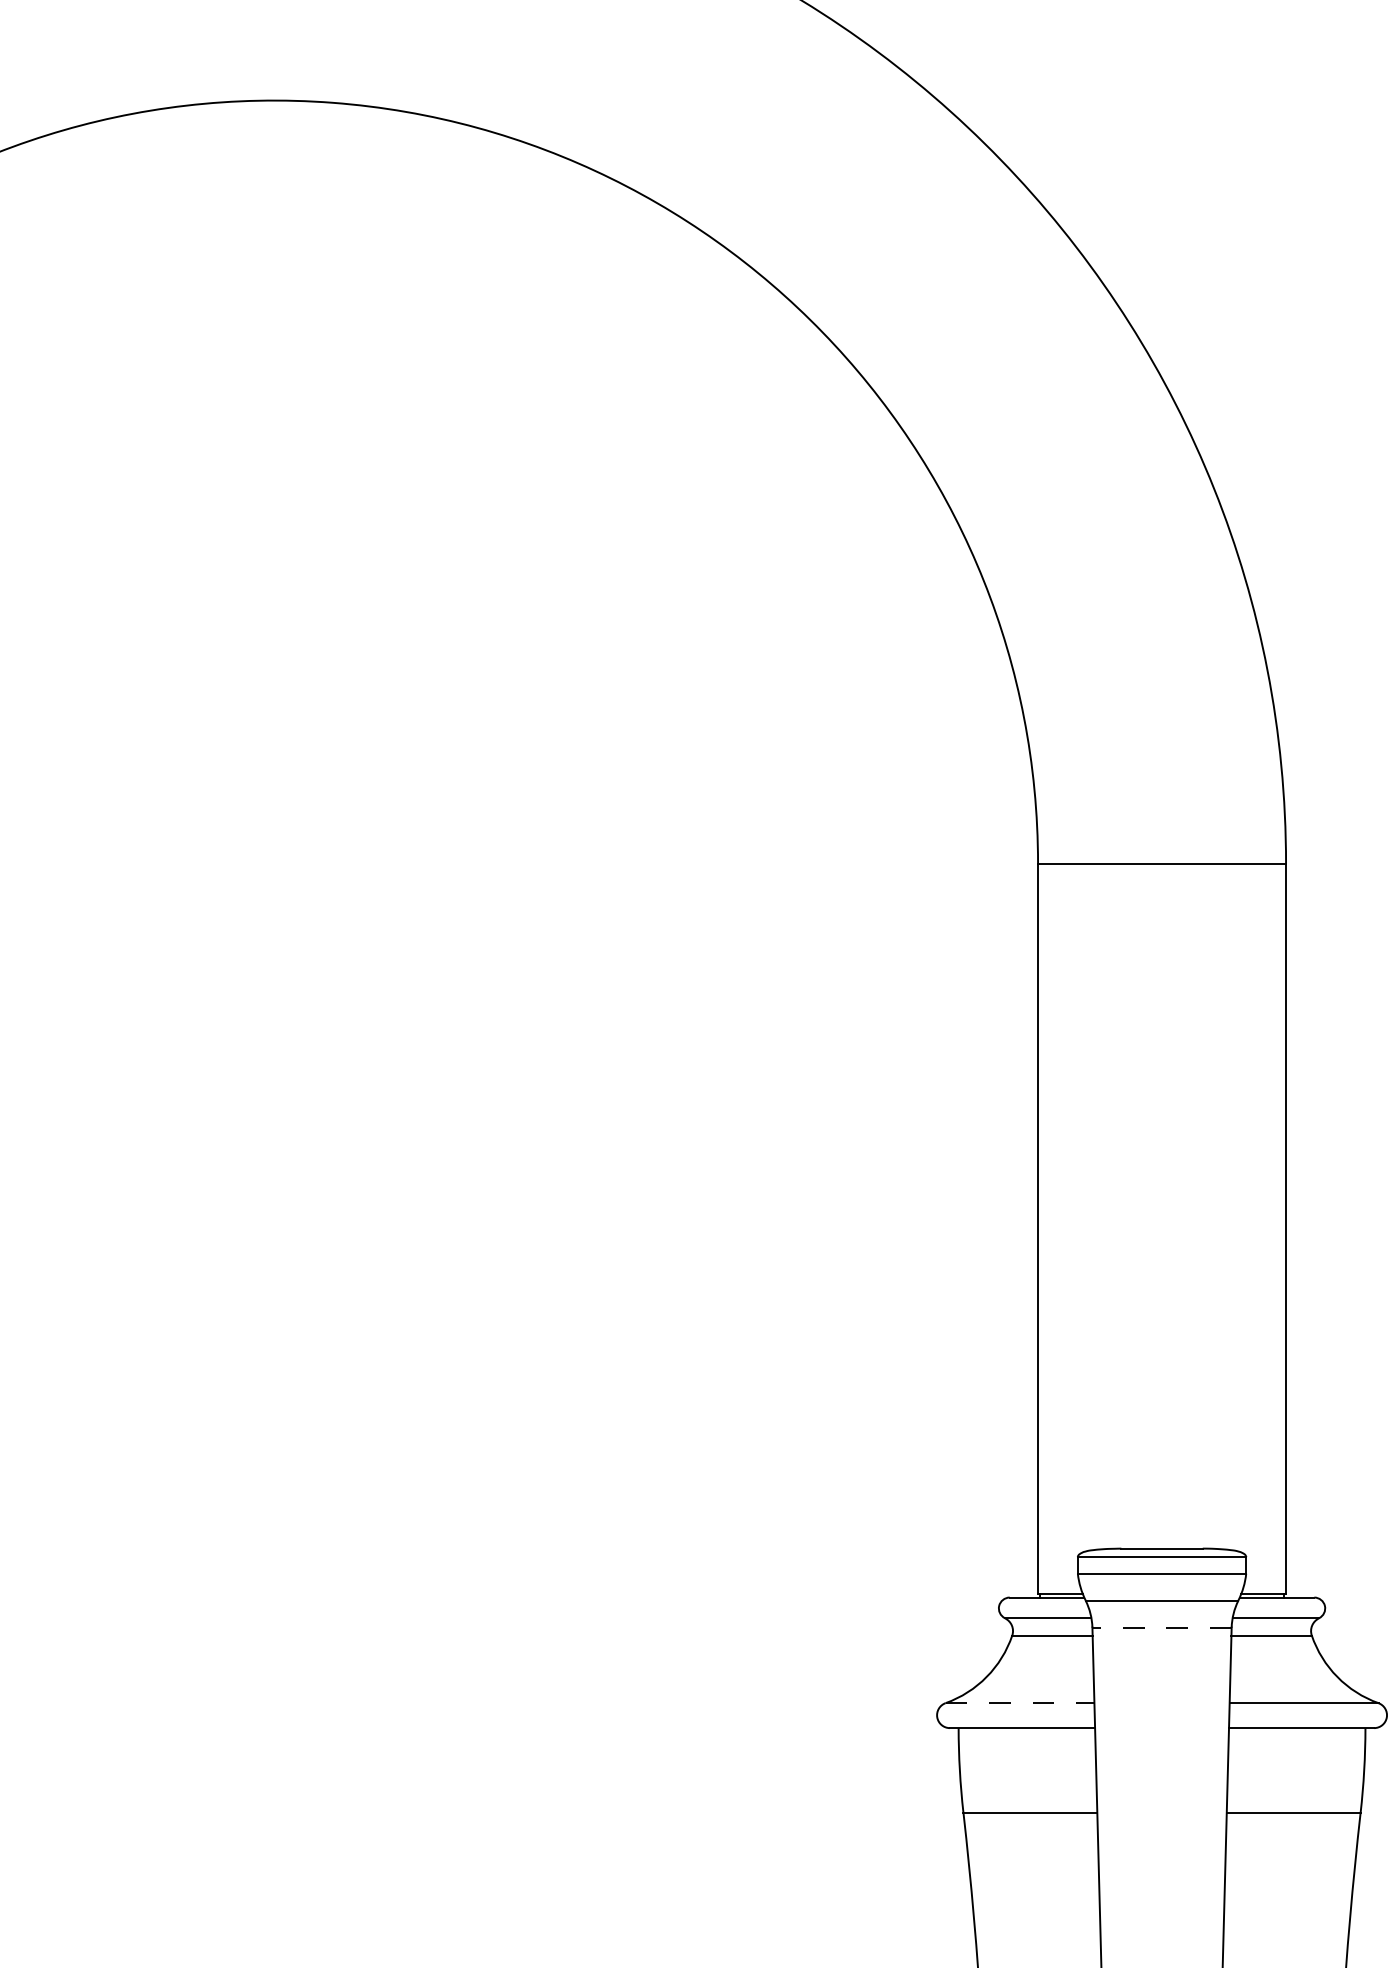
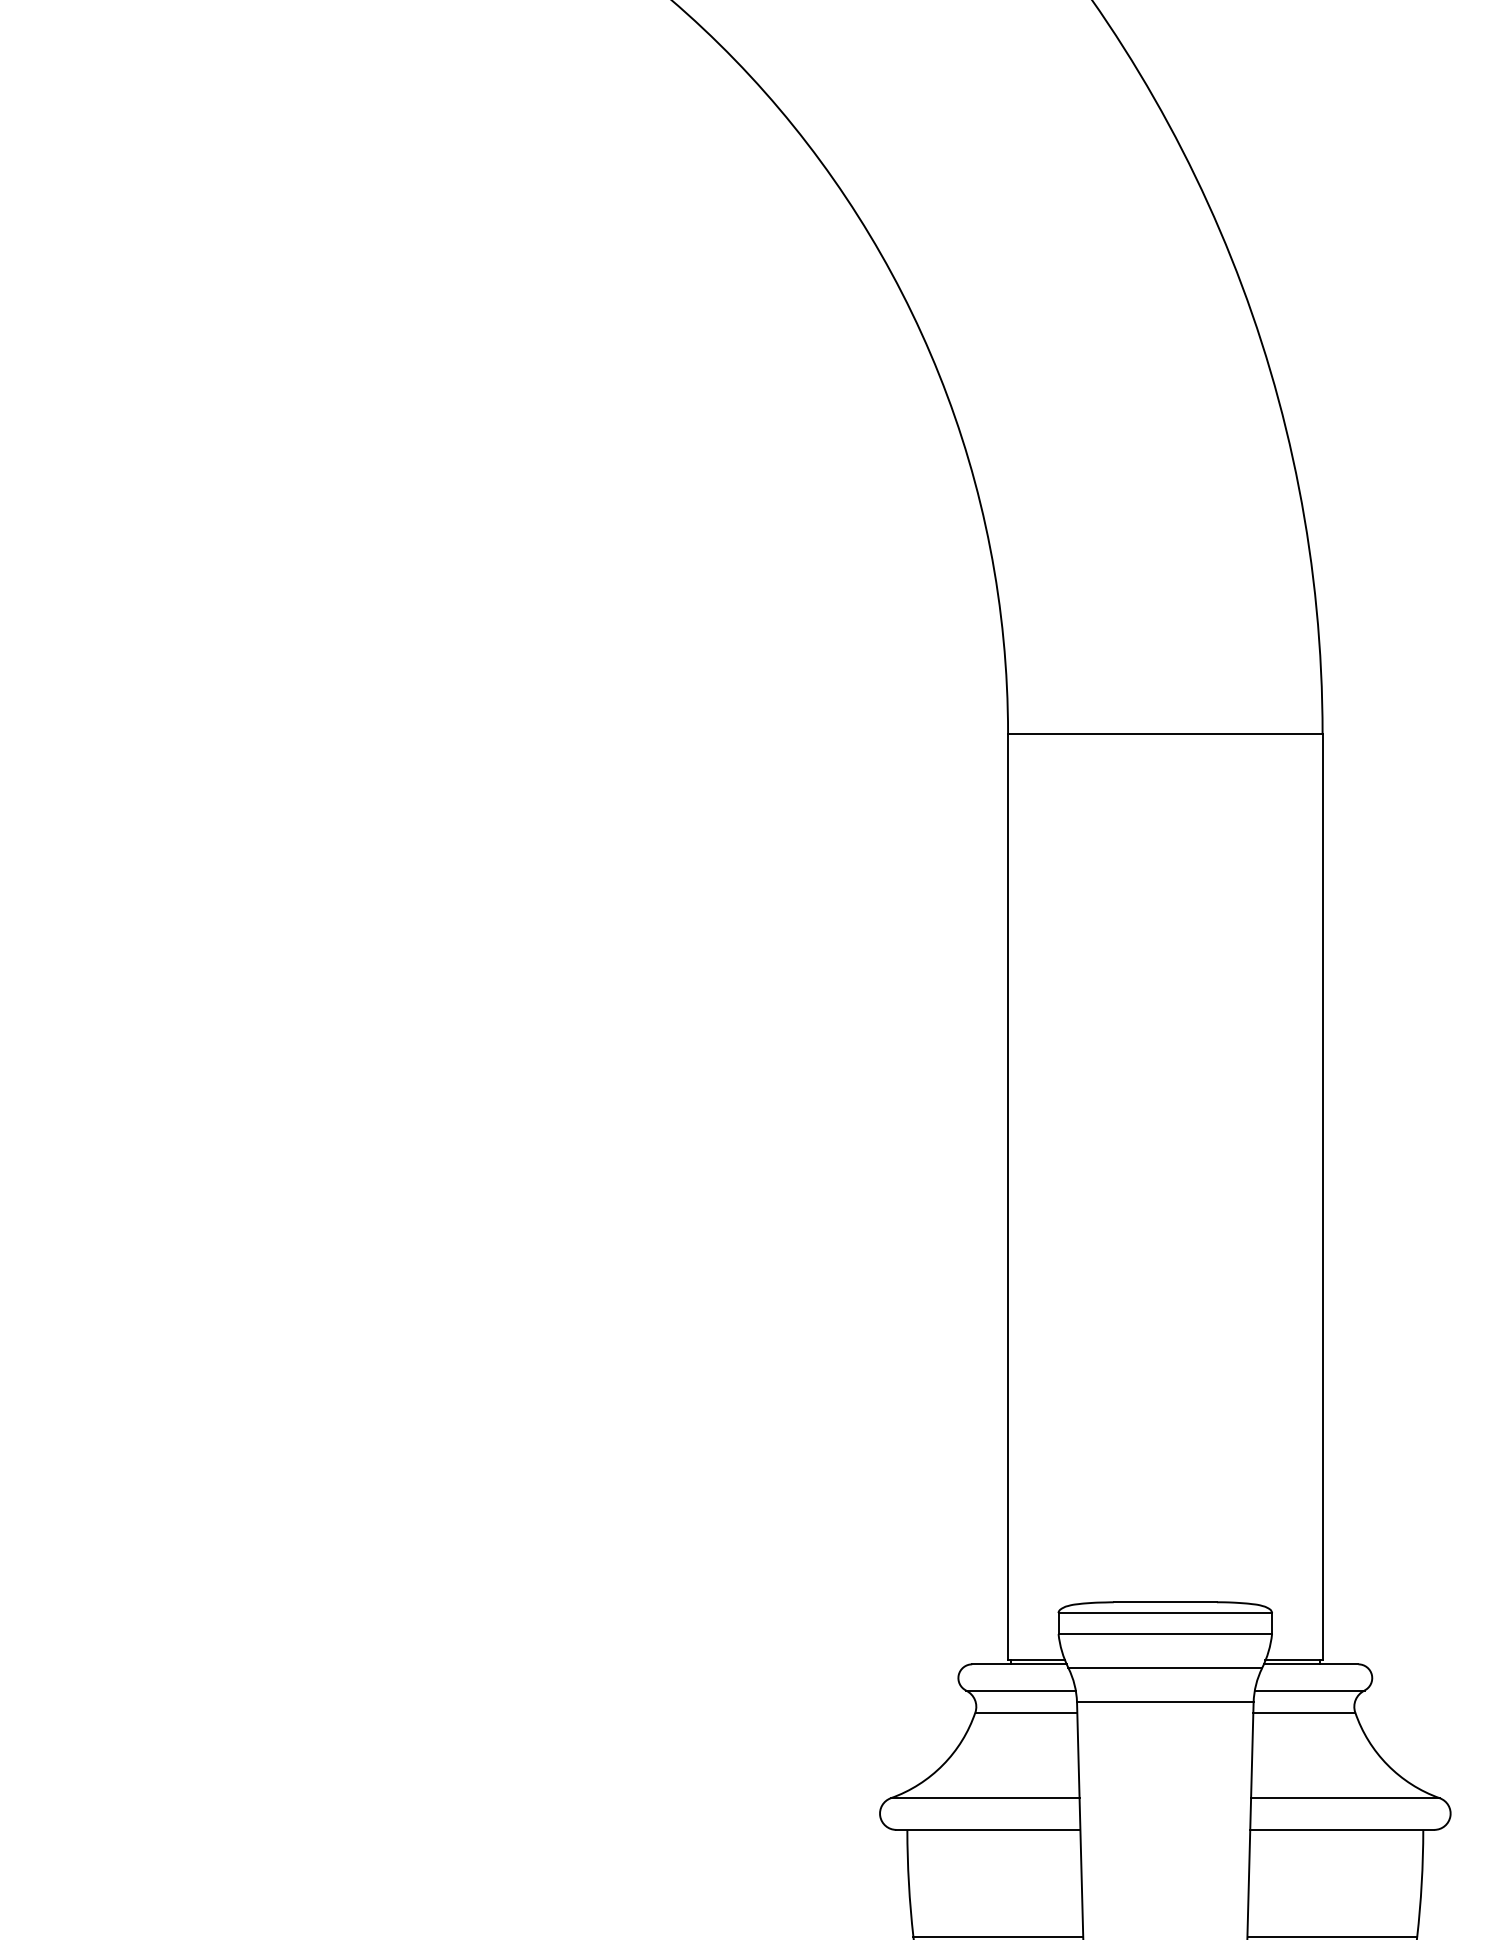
line: (1162, 1627) -> (1165, 1702), dashed -> solid
line: (1020, 1703) -> (985, 1798), dashed -> solid

